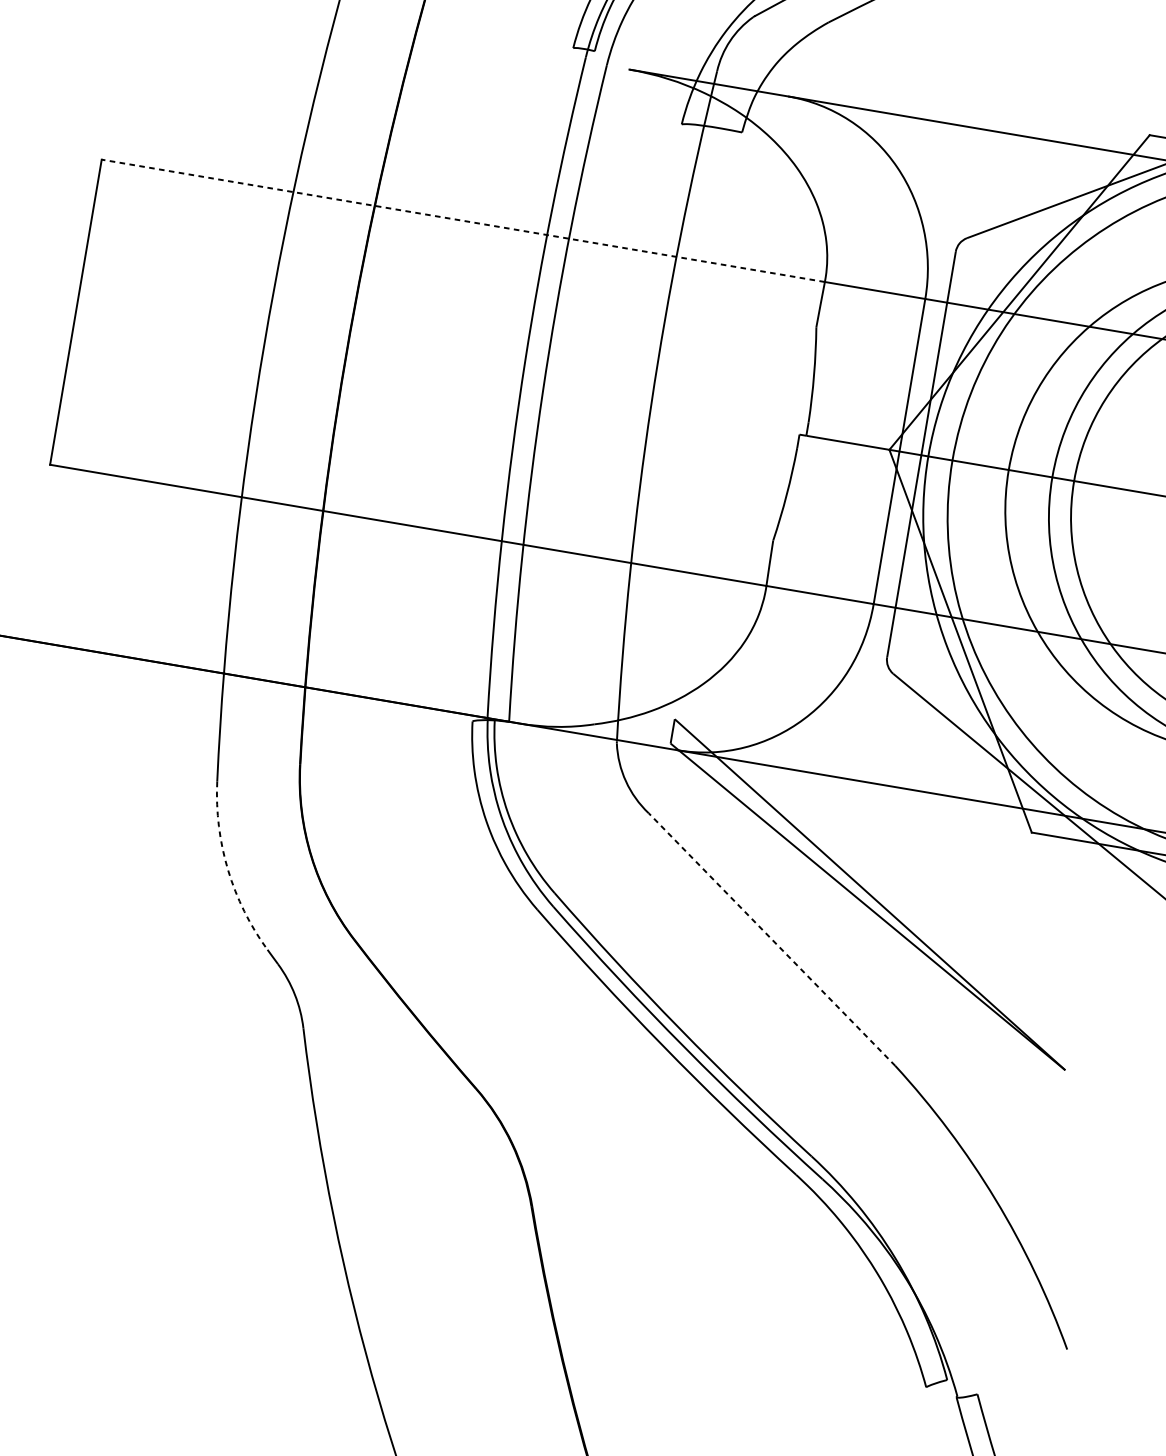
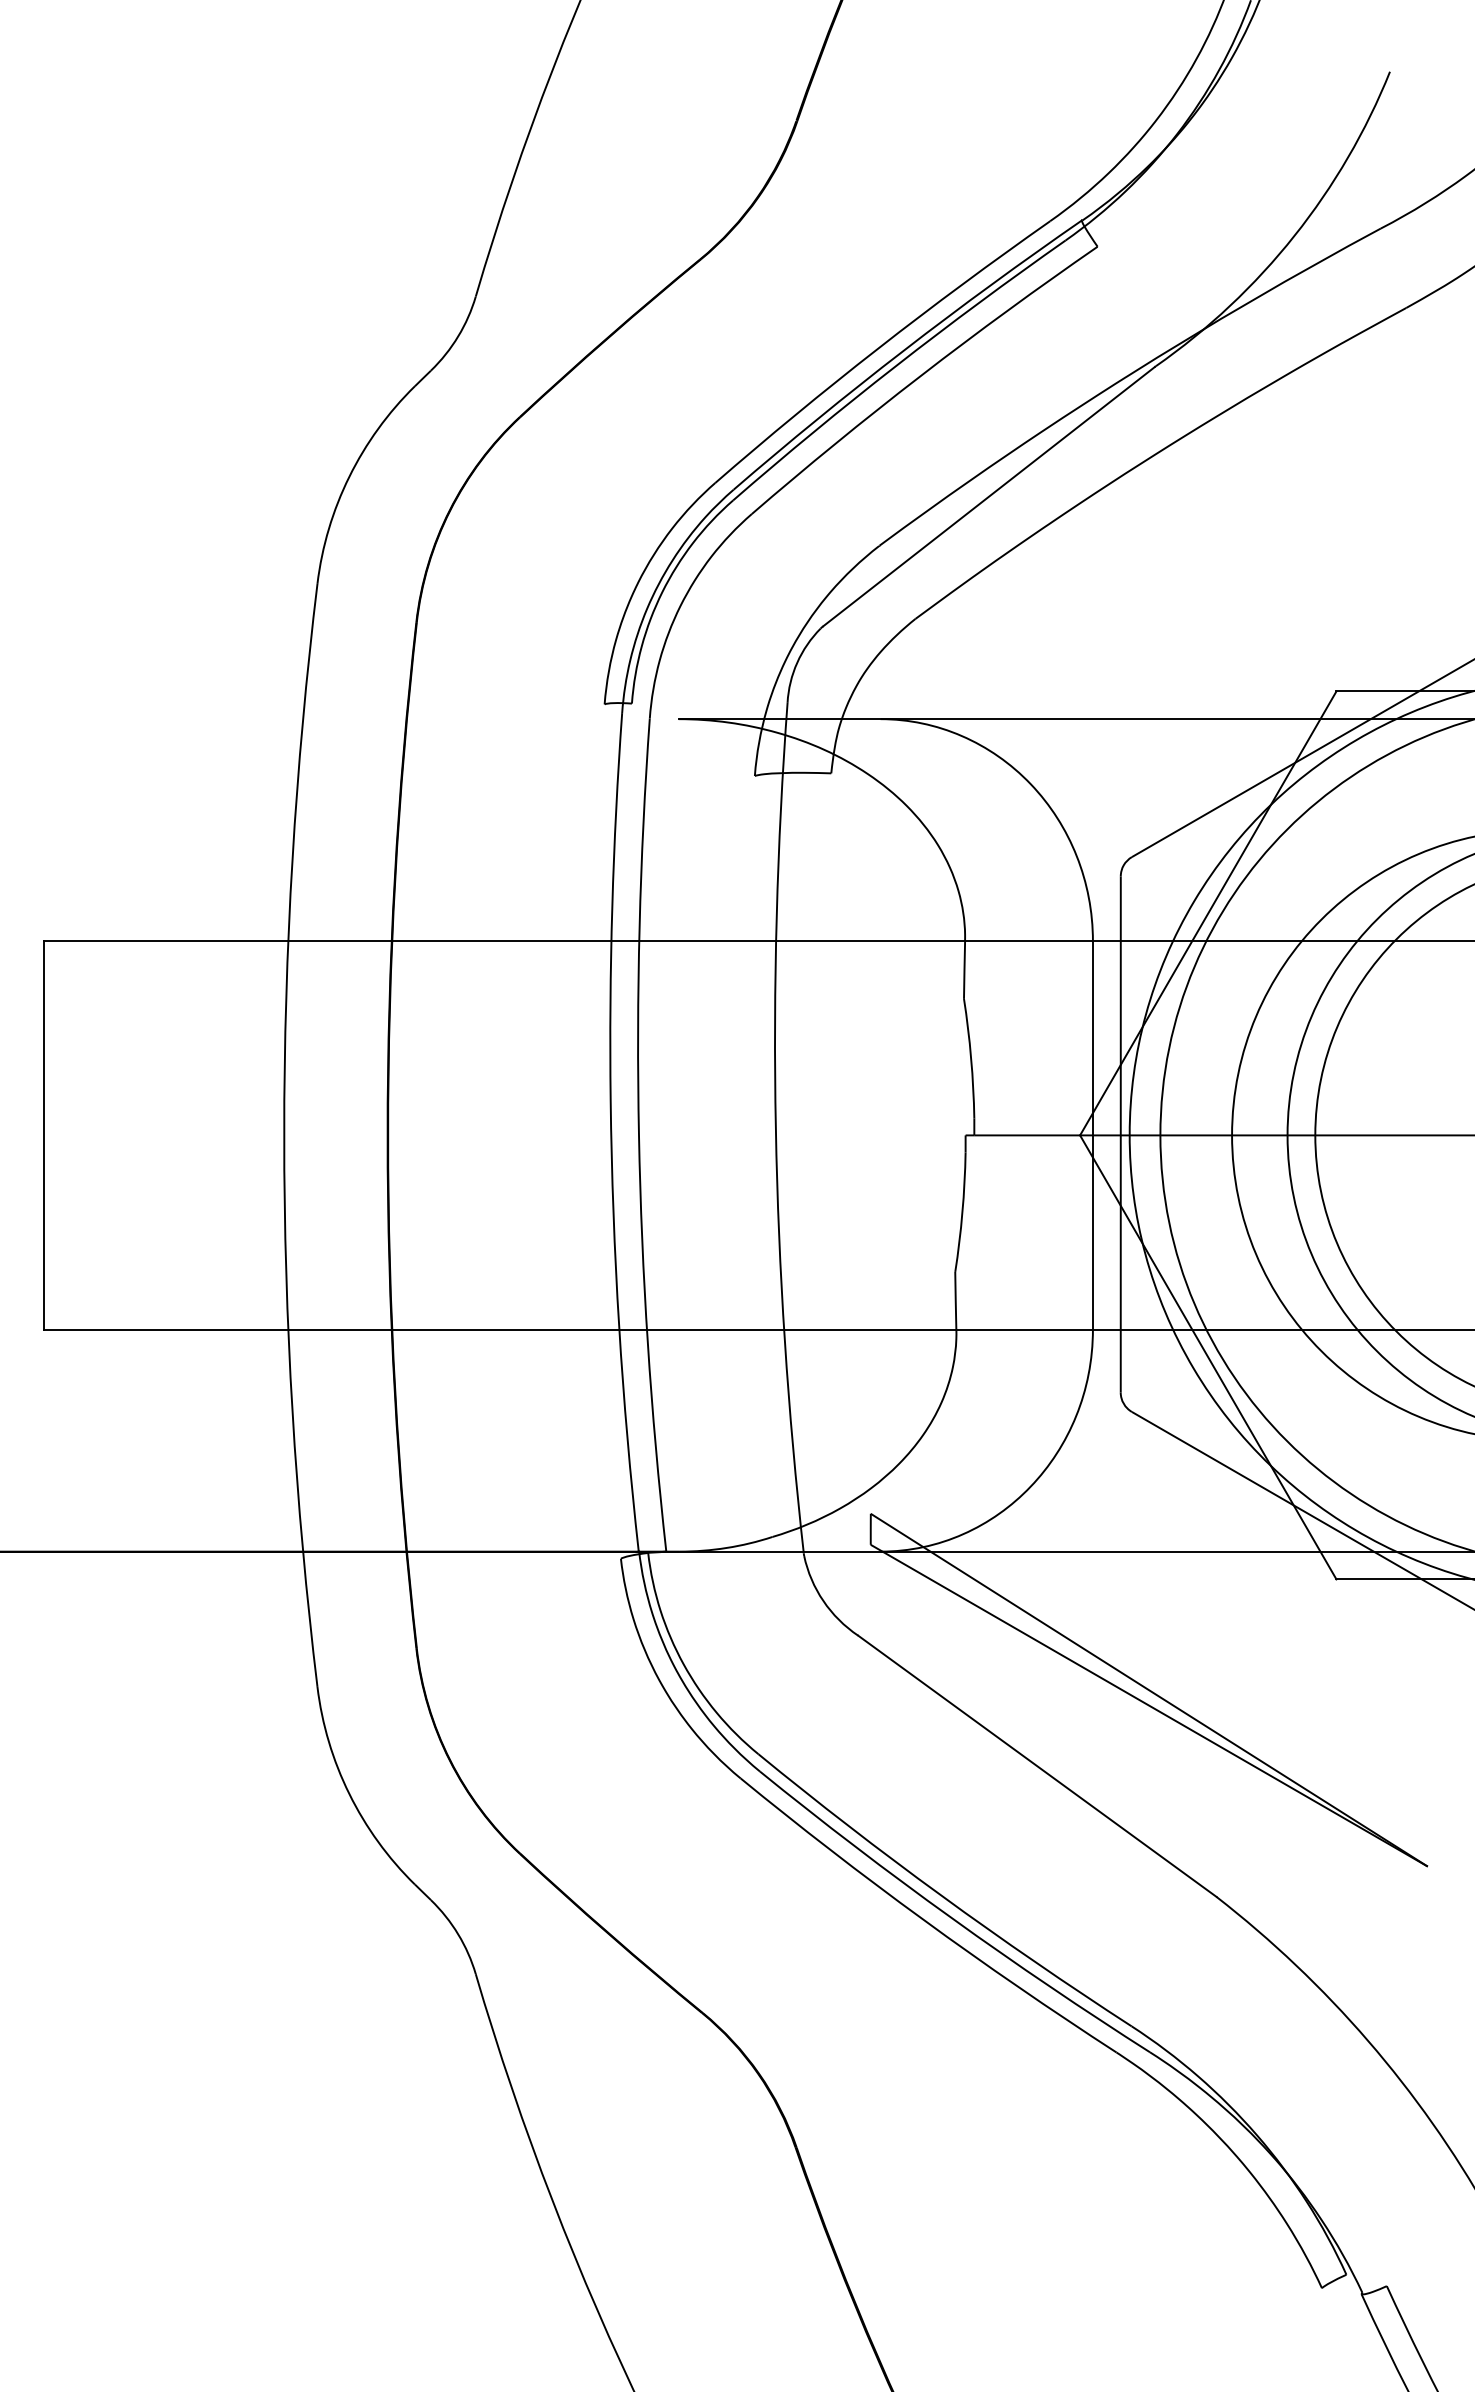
line: (463, 221) -> (504, 941), dashed -> solid
arc: (228, 870) -> (349, 1794), dashed -> solid
line: (772, 939) -> (1037, 1766), dashed -> solid

